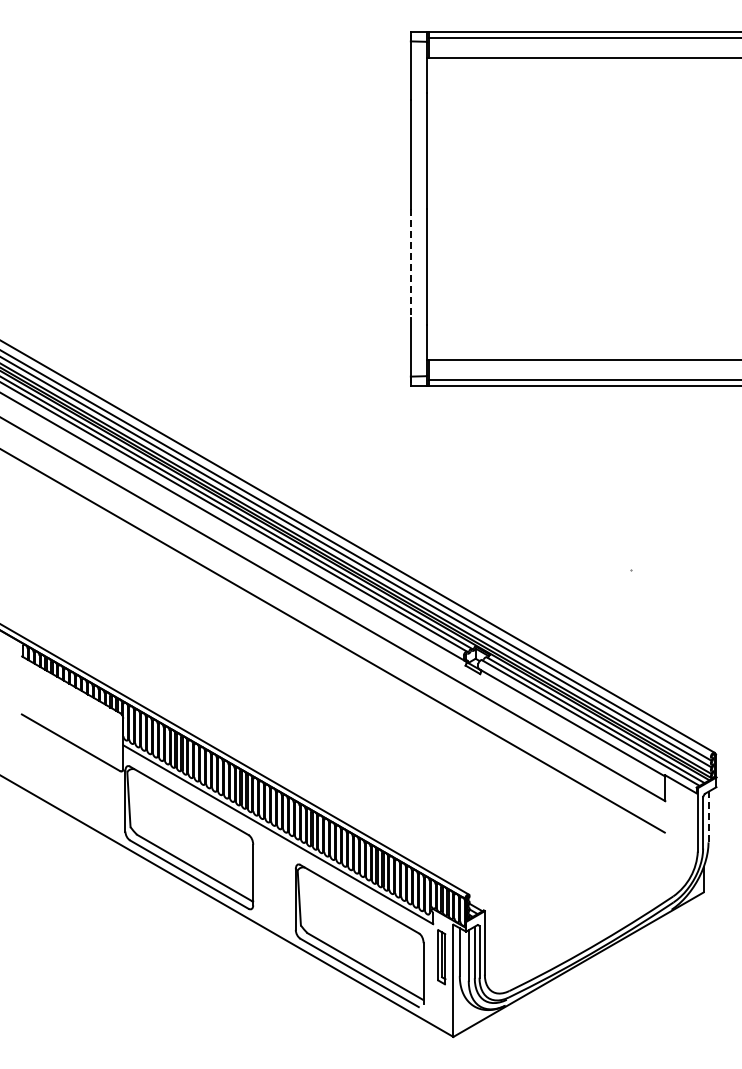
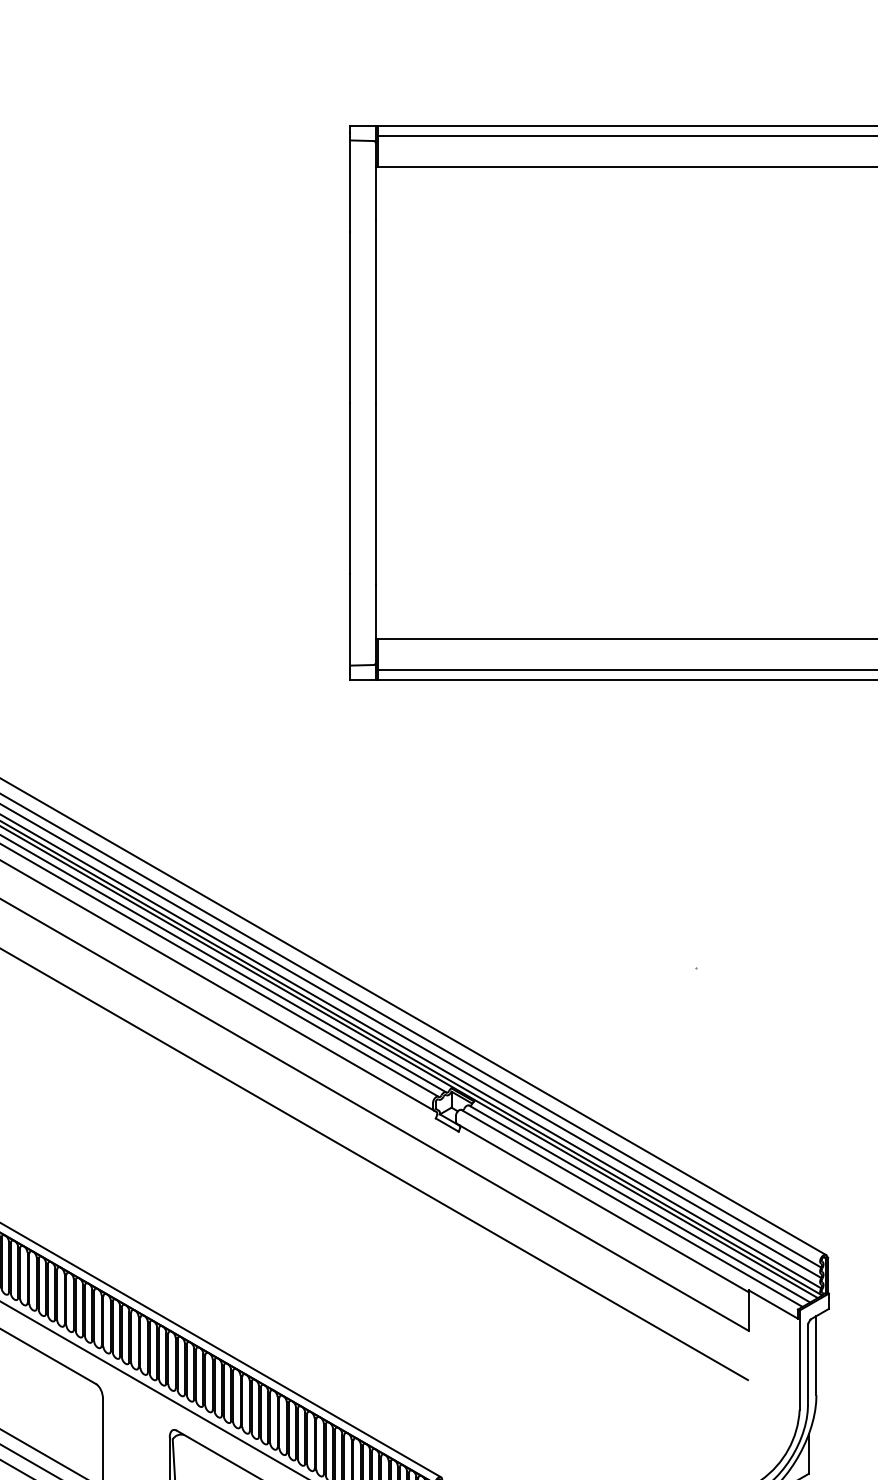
line: (410, 263) -> (349, 488), dashed -> solid
line: (708, 816) -> (816, 1354), dashed -> solid

